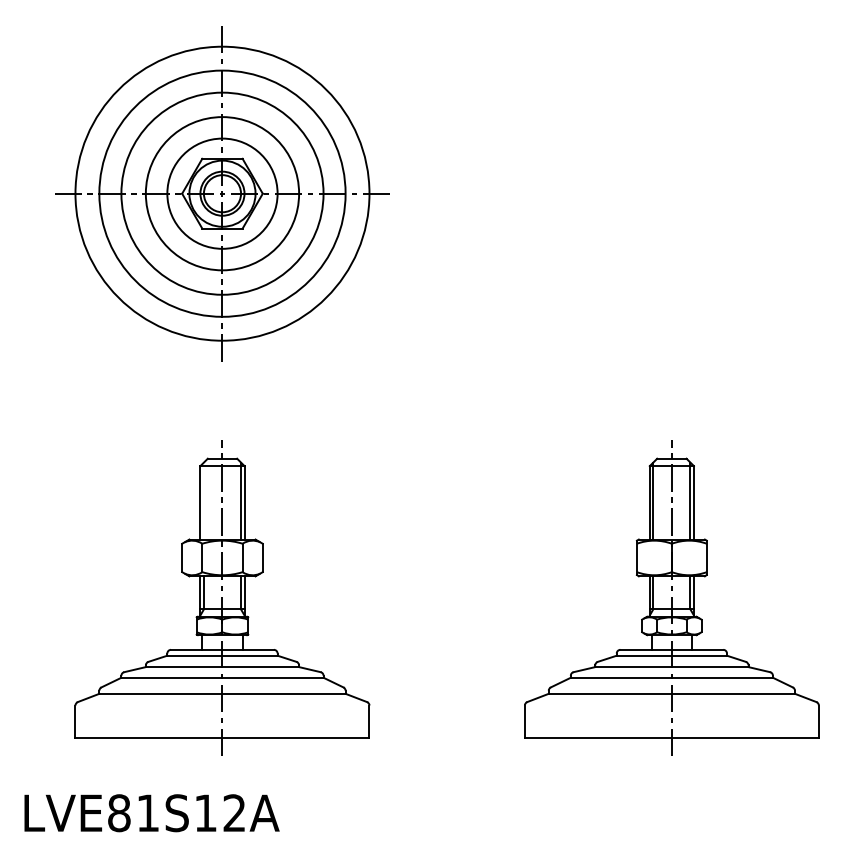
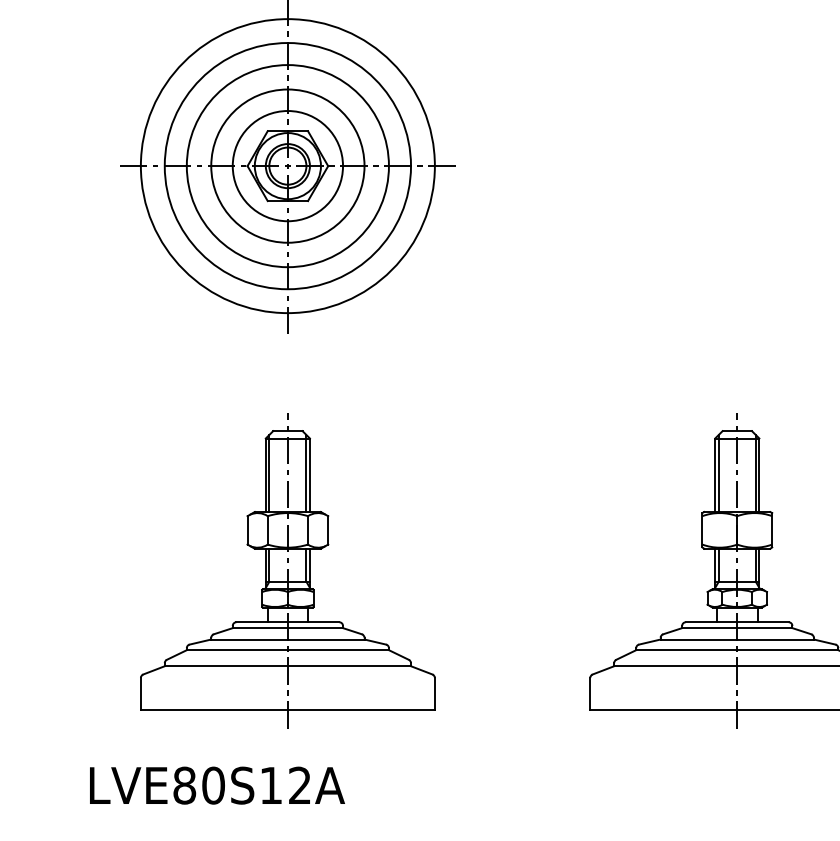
line: (203, 500) -> (268, 472), added
text: (147, 813) -> (212, 785), LVE81S12A -> LVE80S12A

